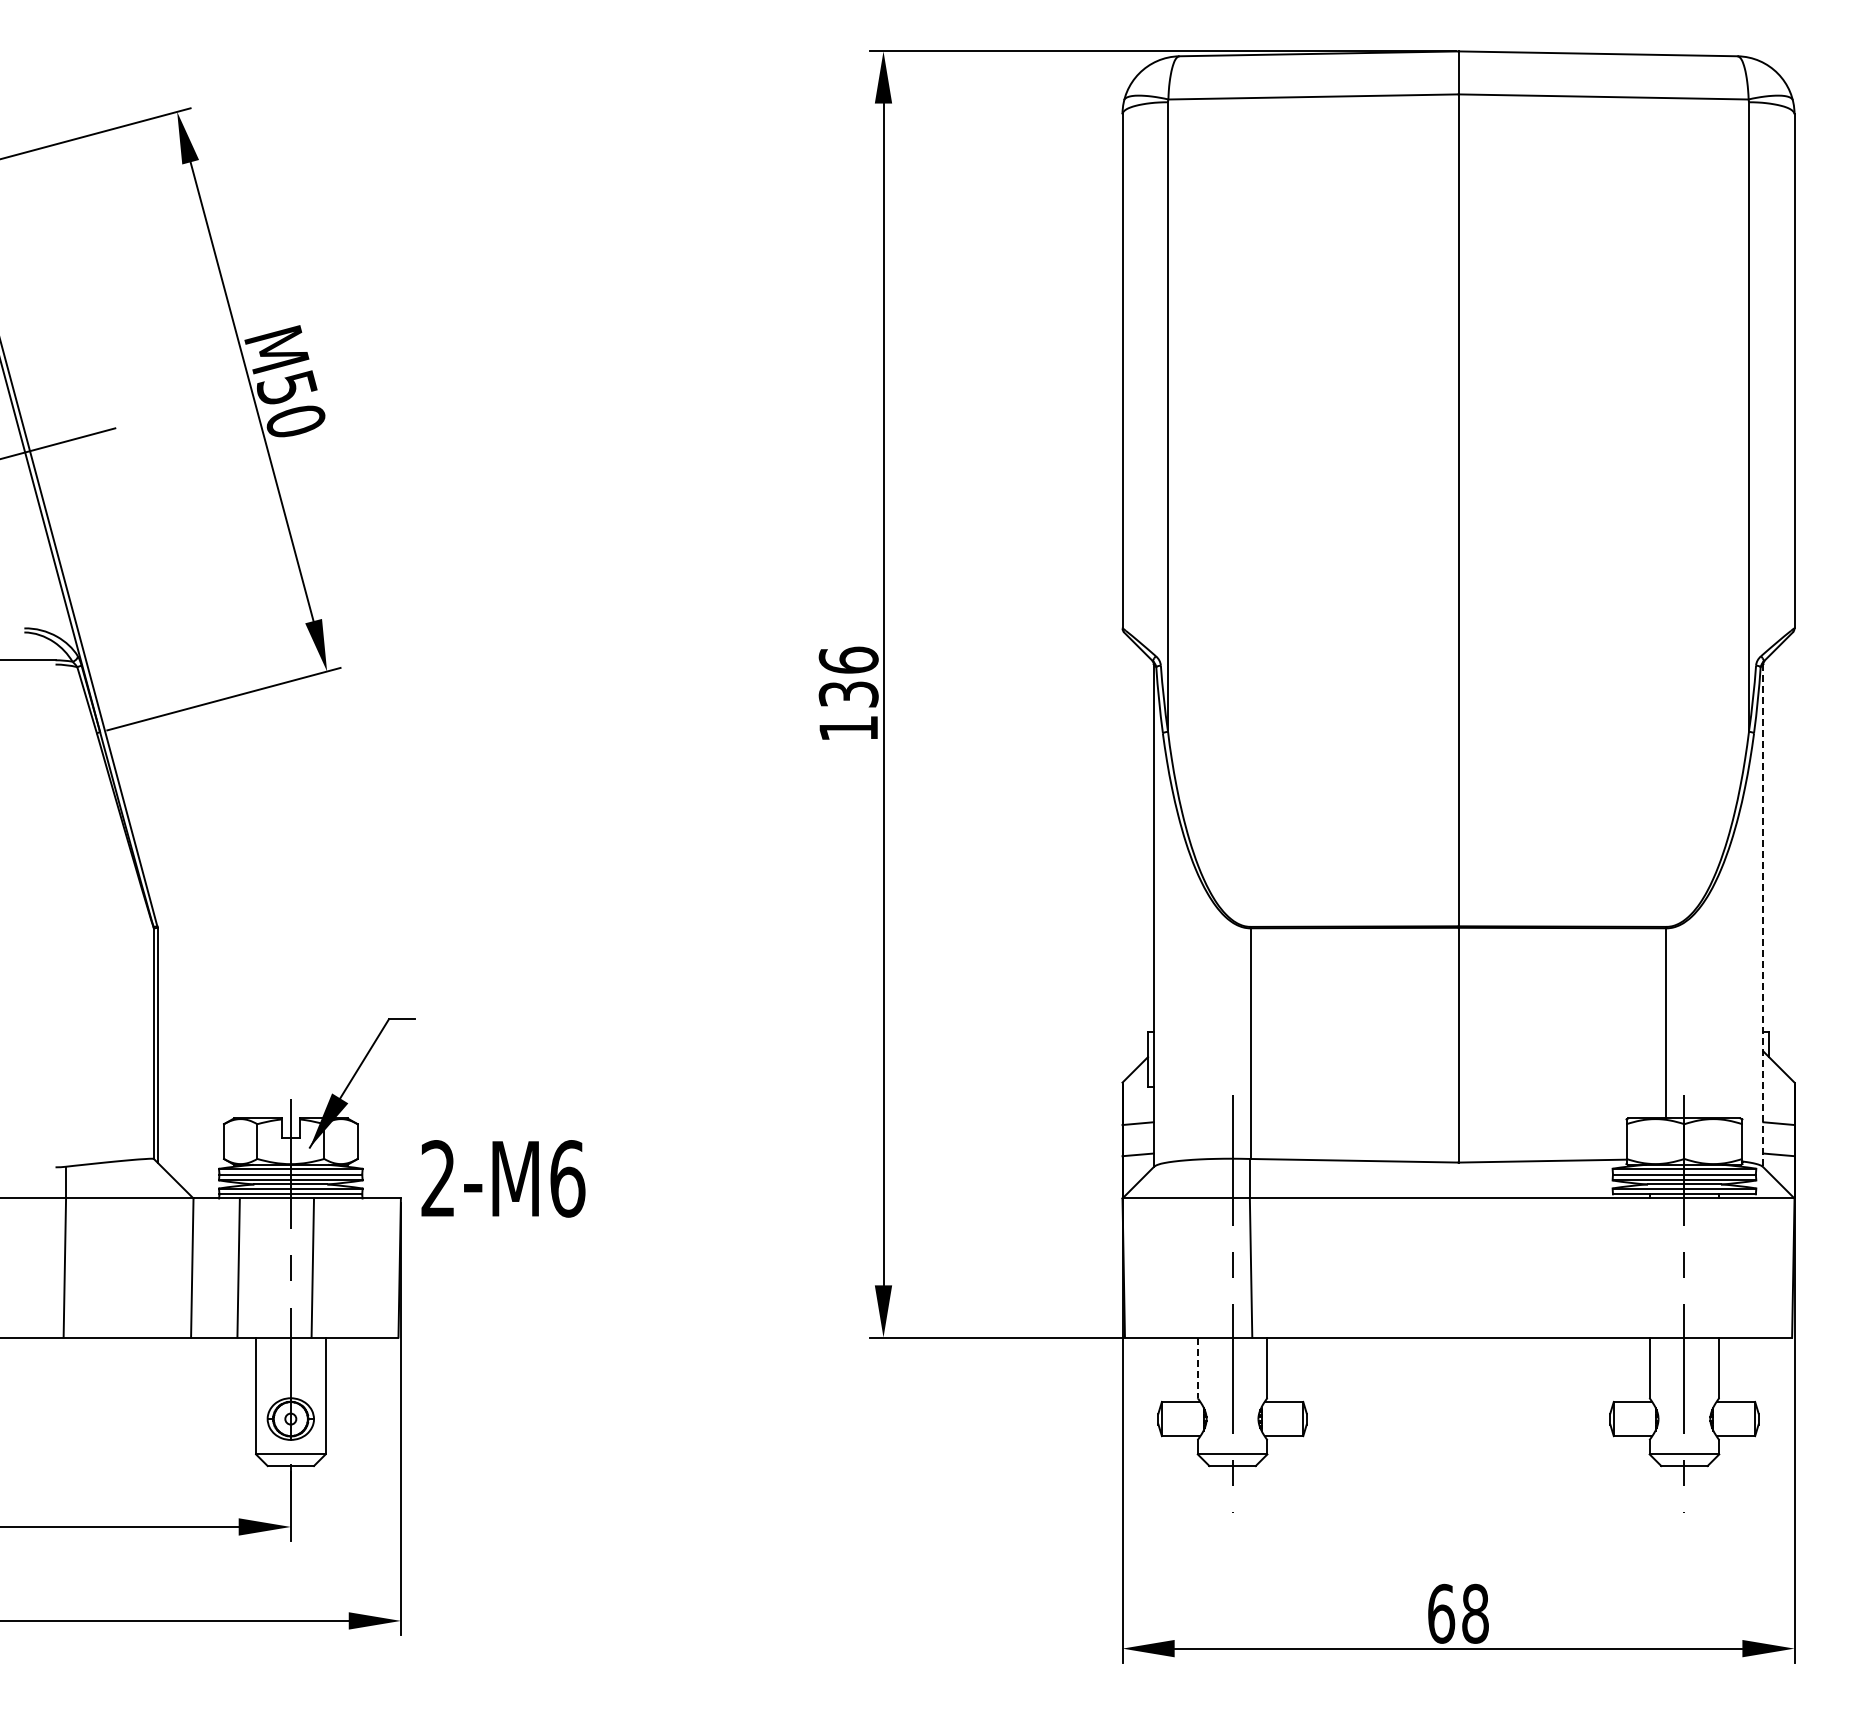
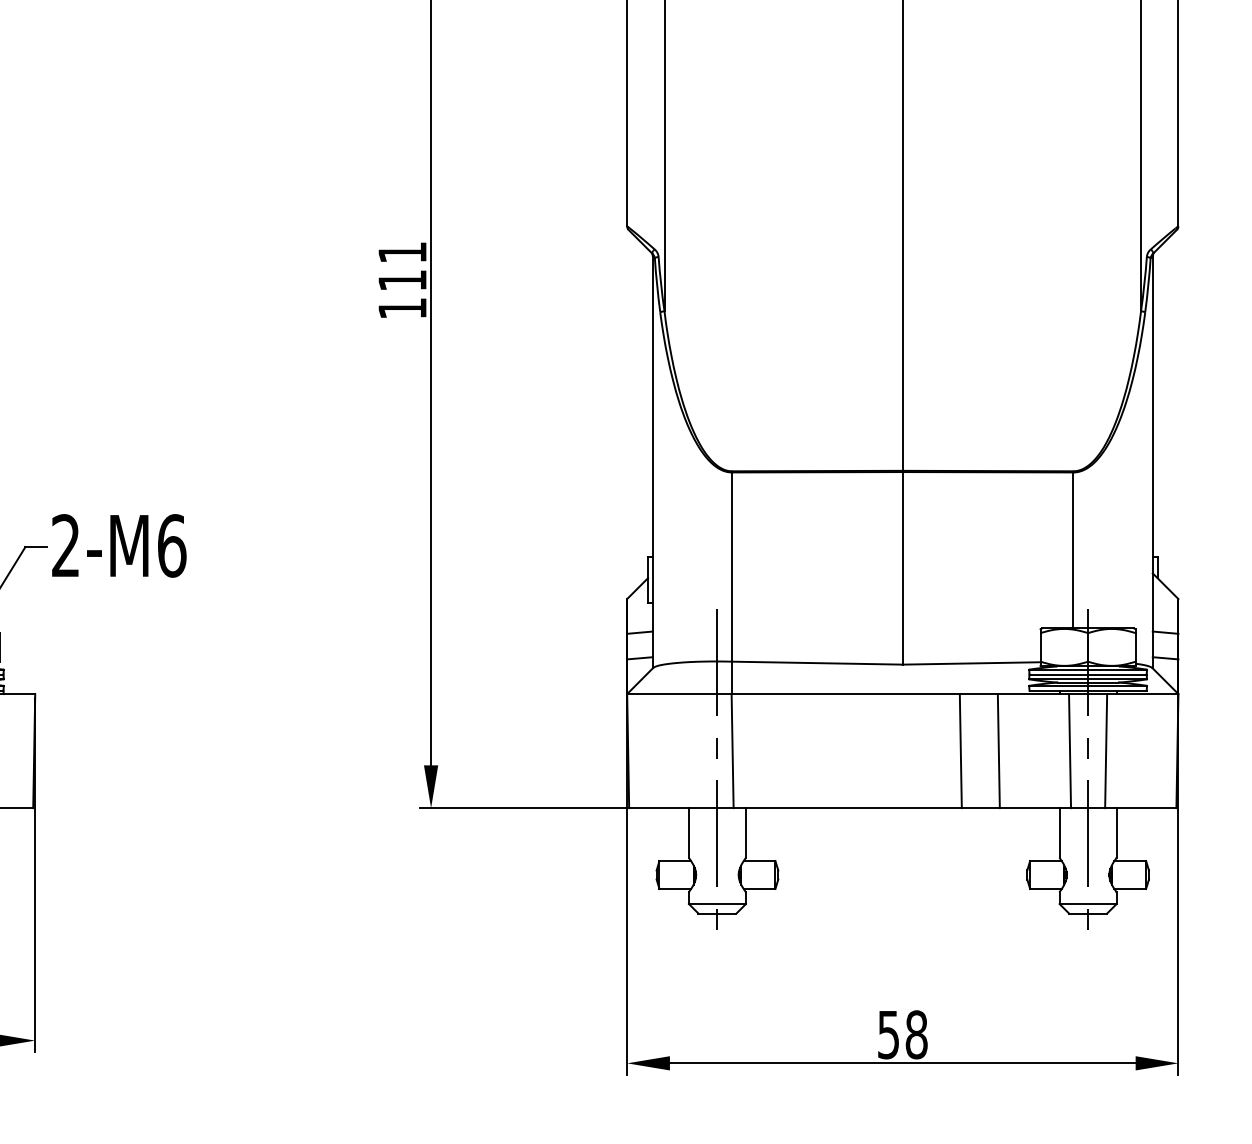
text: (848, 676) -> (402, 265), 136 -> 111
line: (1763, 916) -> (1152, 462), dashed -> solid
text: (503, 1178) -> (119, 545), moved
line: (1529, 1267) -> (961, 750), added
line: (1575, 1267) -> (998, 750), added
line: (1662, 1267) -> (1070, 750), added
line: (1706, 1267) -> (1106, 750), added
line: (1197, 1368) -> (688, 833), dashed -> solid
text: (1441, 1613) -> (888, 1034), 68 -> 58

